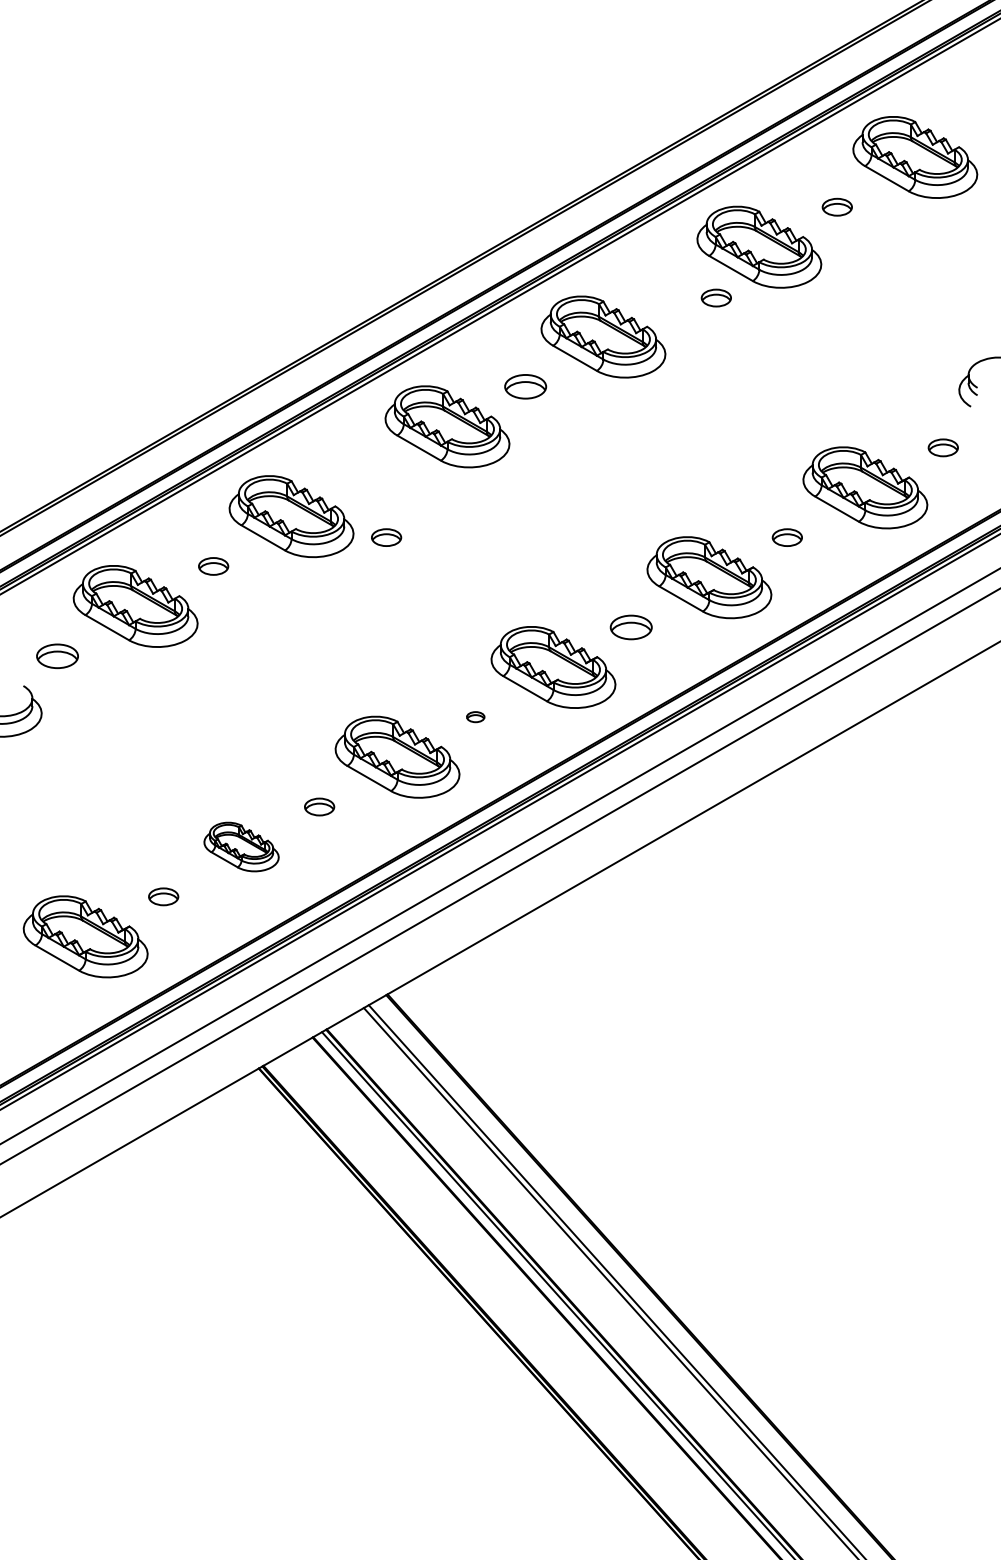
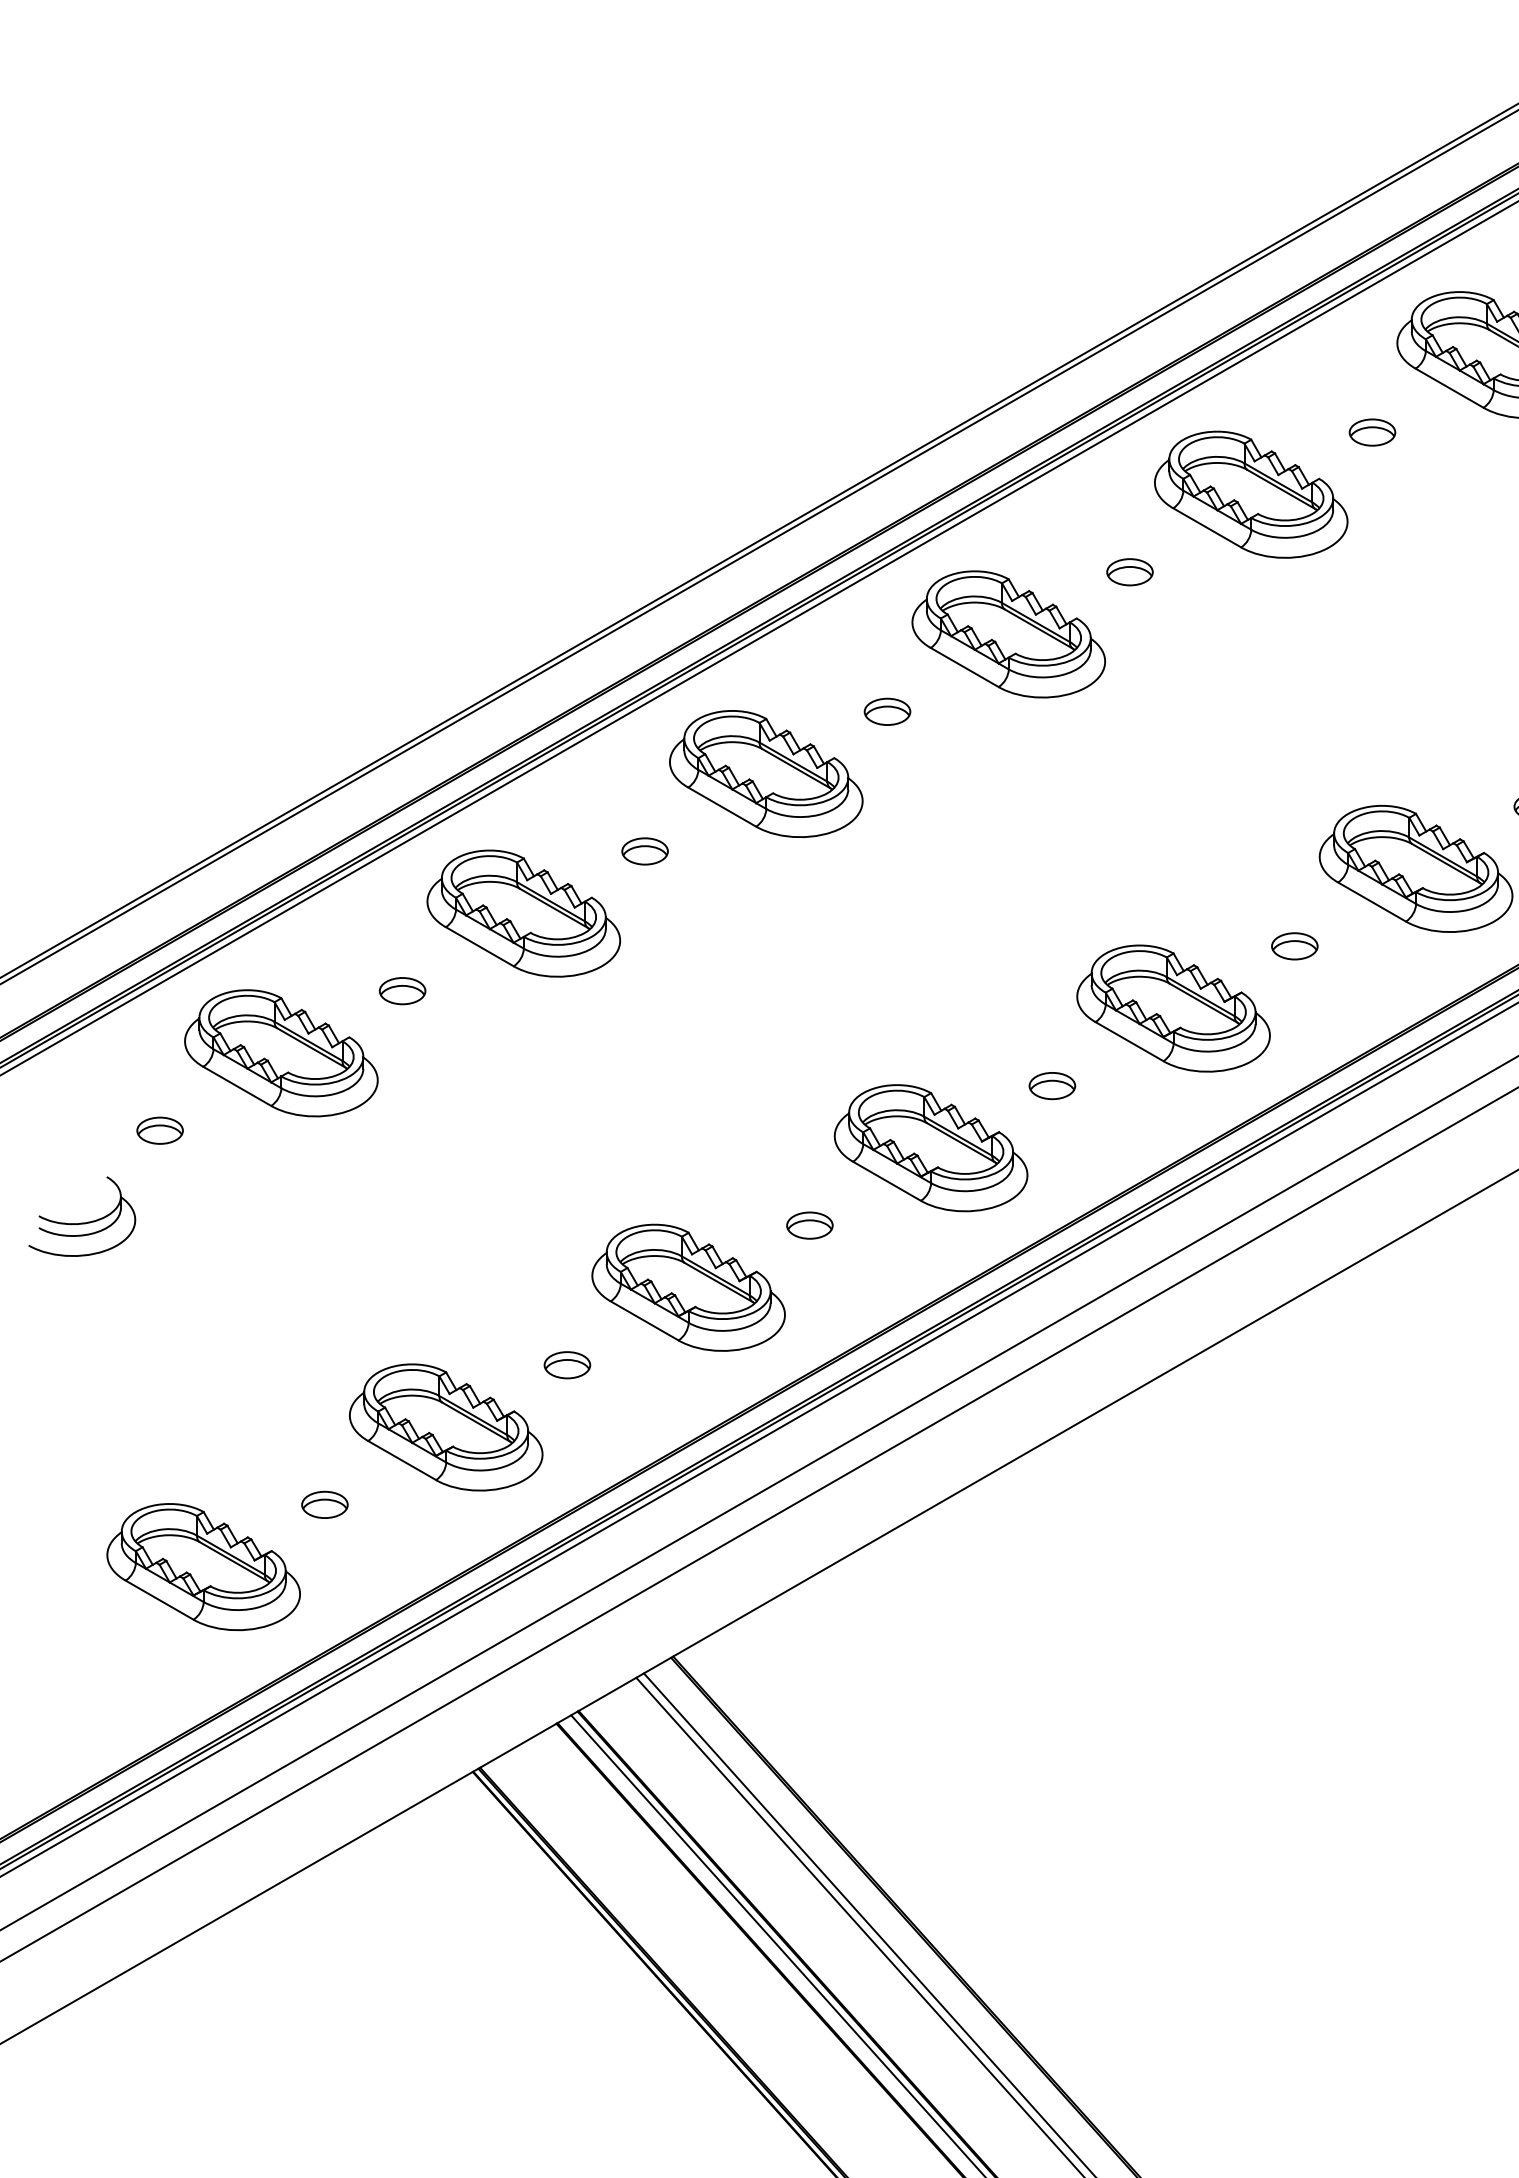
part: (715, 297) -> (1128, 571), moved
part: (524, 386) -> (886, 711), size x0.71
part: (386, 537) -> (645, 851), moved
part: (631, 627) -> (1052, 1086), size x0.71
part: (57, 655) -> (159, 1129), size x0.71
part: (475, 716) -> (809, 1224), size x1.67
part: (241, 846) -> (445, 1426), size x1.67

